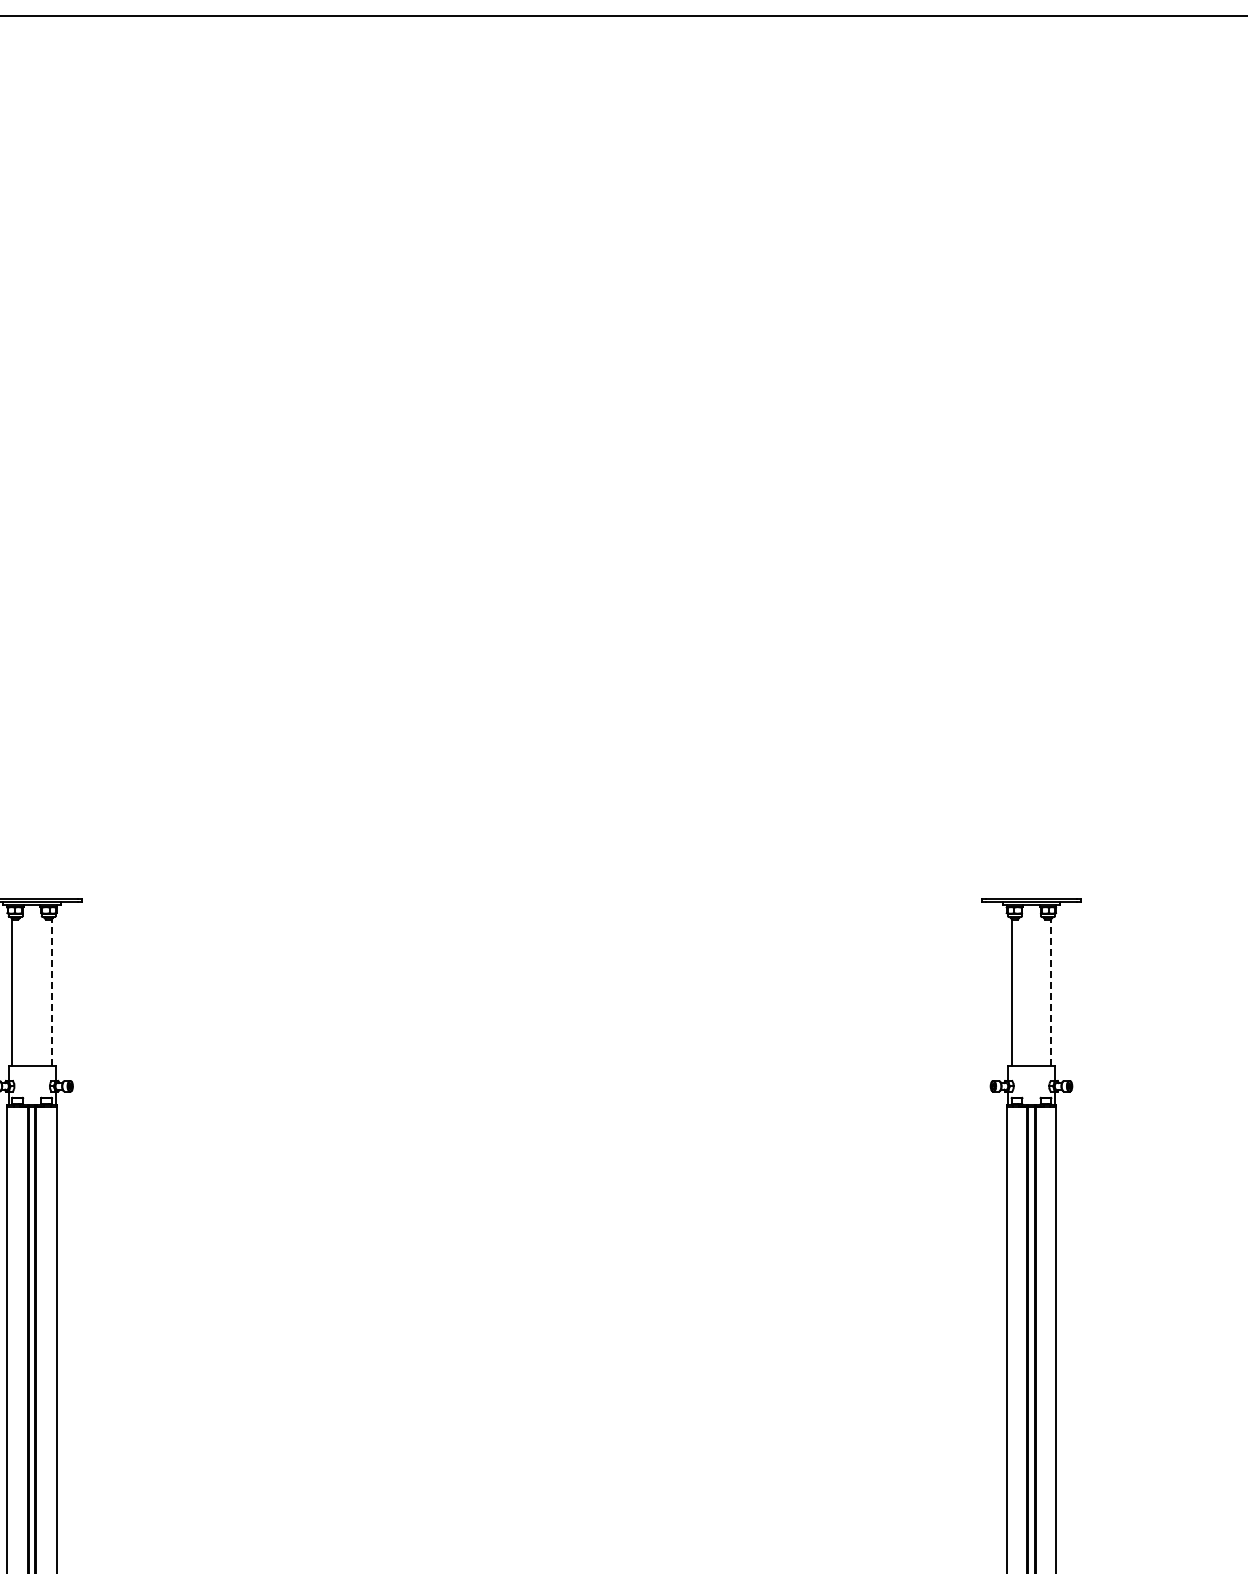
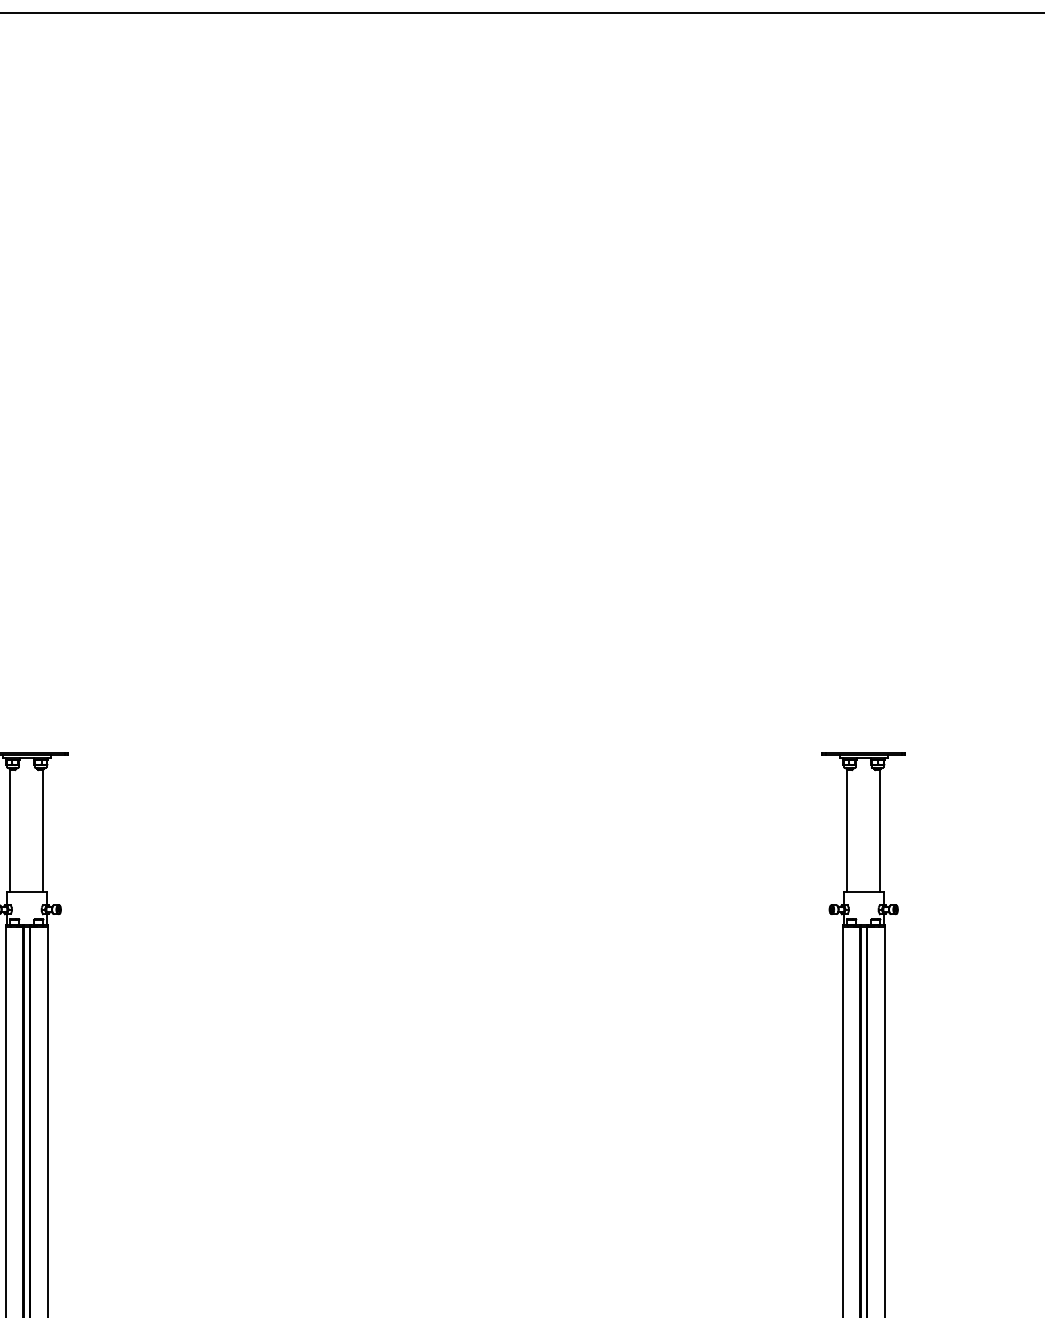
line: (52, 991) -> (43, 830), dashed -> solid
line: (1051, 991) -> (880, 830), dashed -> solid

